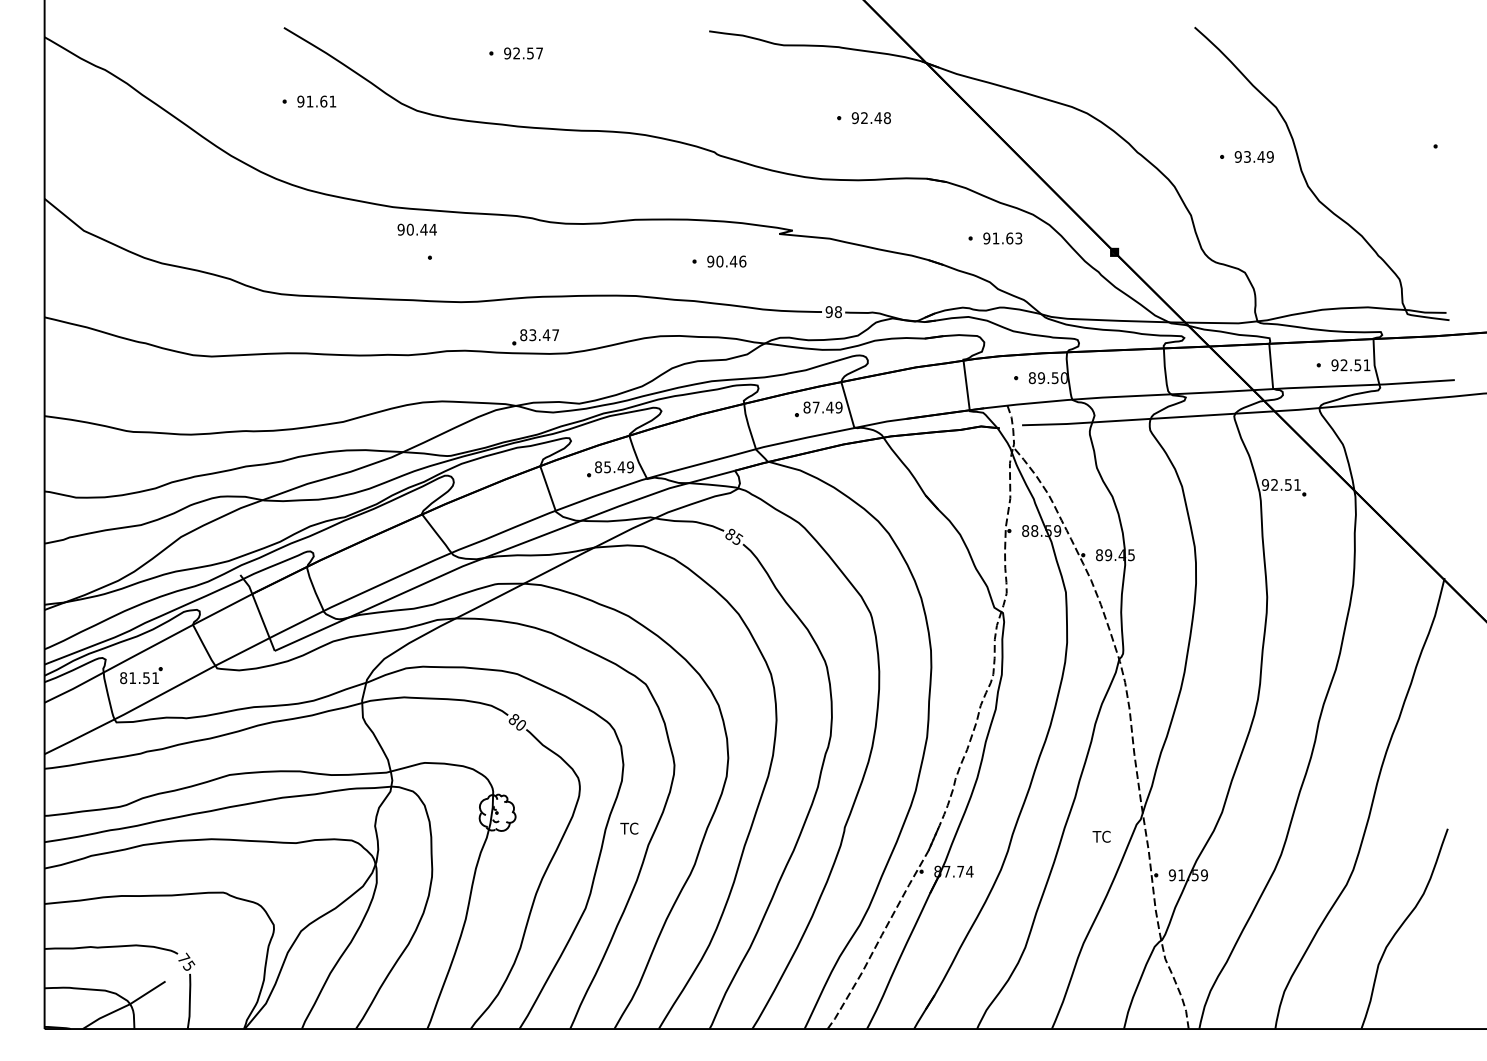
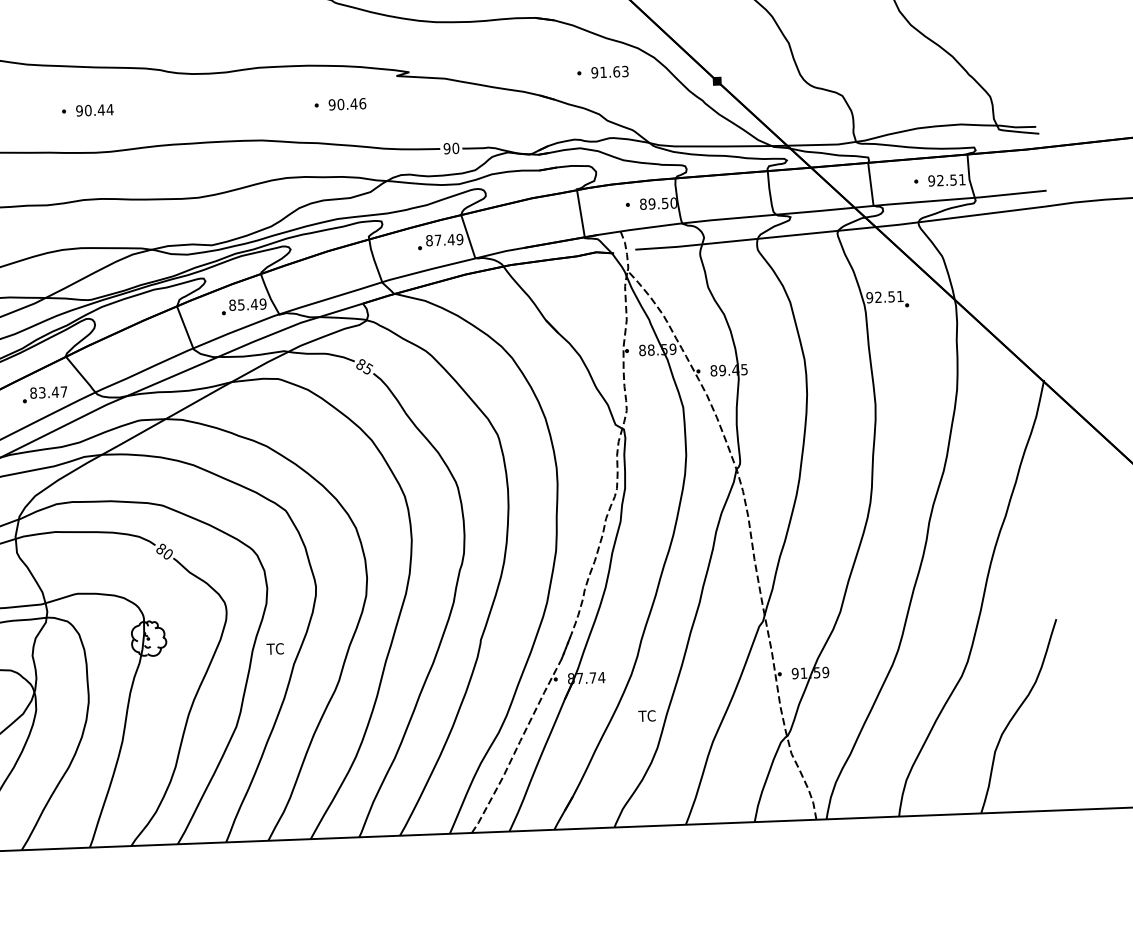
text: (416, 229) -> (94, 110), moved
text: (837, 311) -> (454, 147), 98 -> 90
part: (535, 337) -> (44, 394), moved
text: (1101, 836) -> (646, 715), moved

